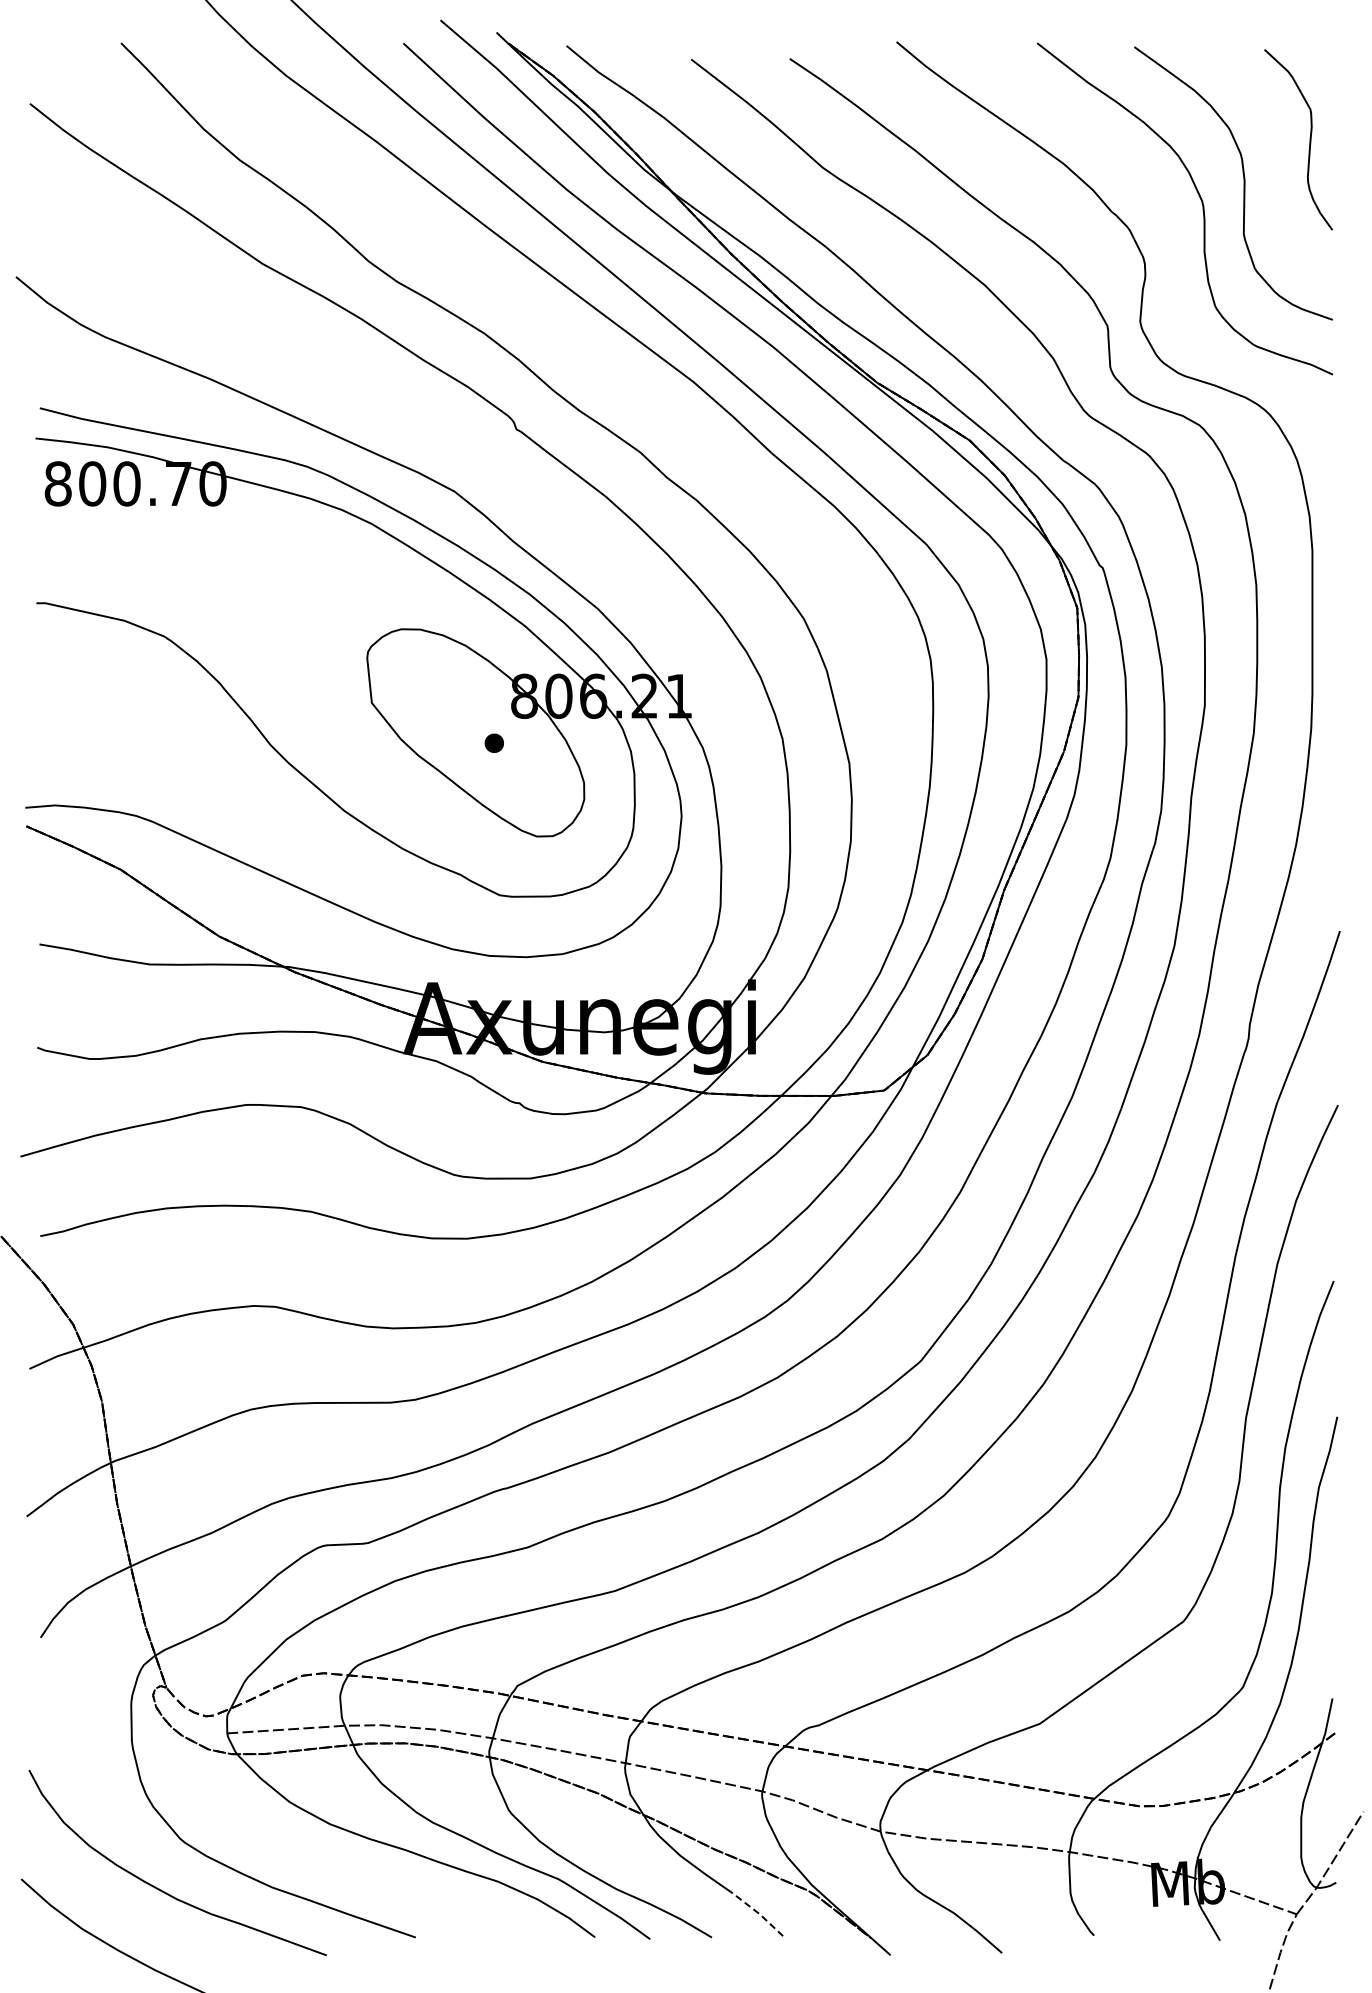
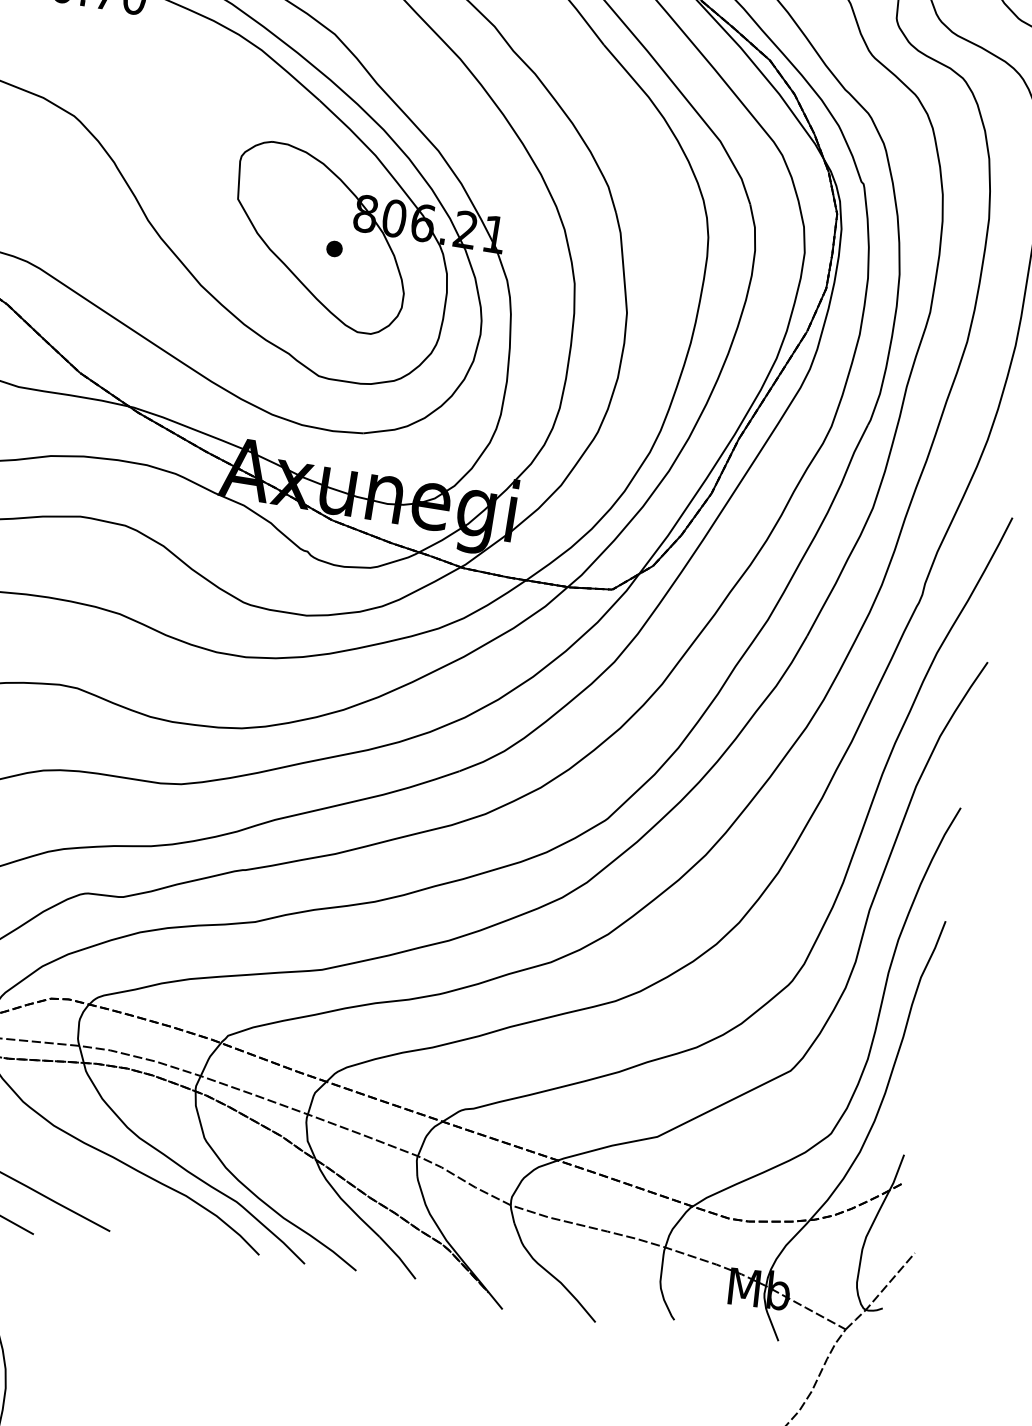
line: (759, 1913) -> (399, 1257), dashed -> solid

